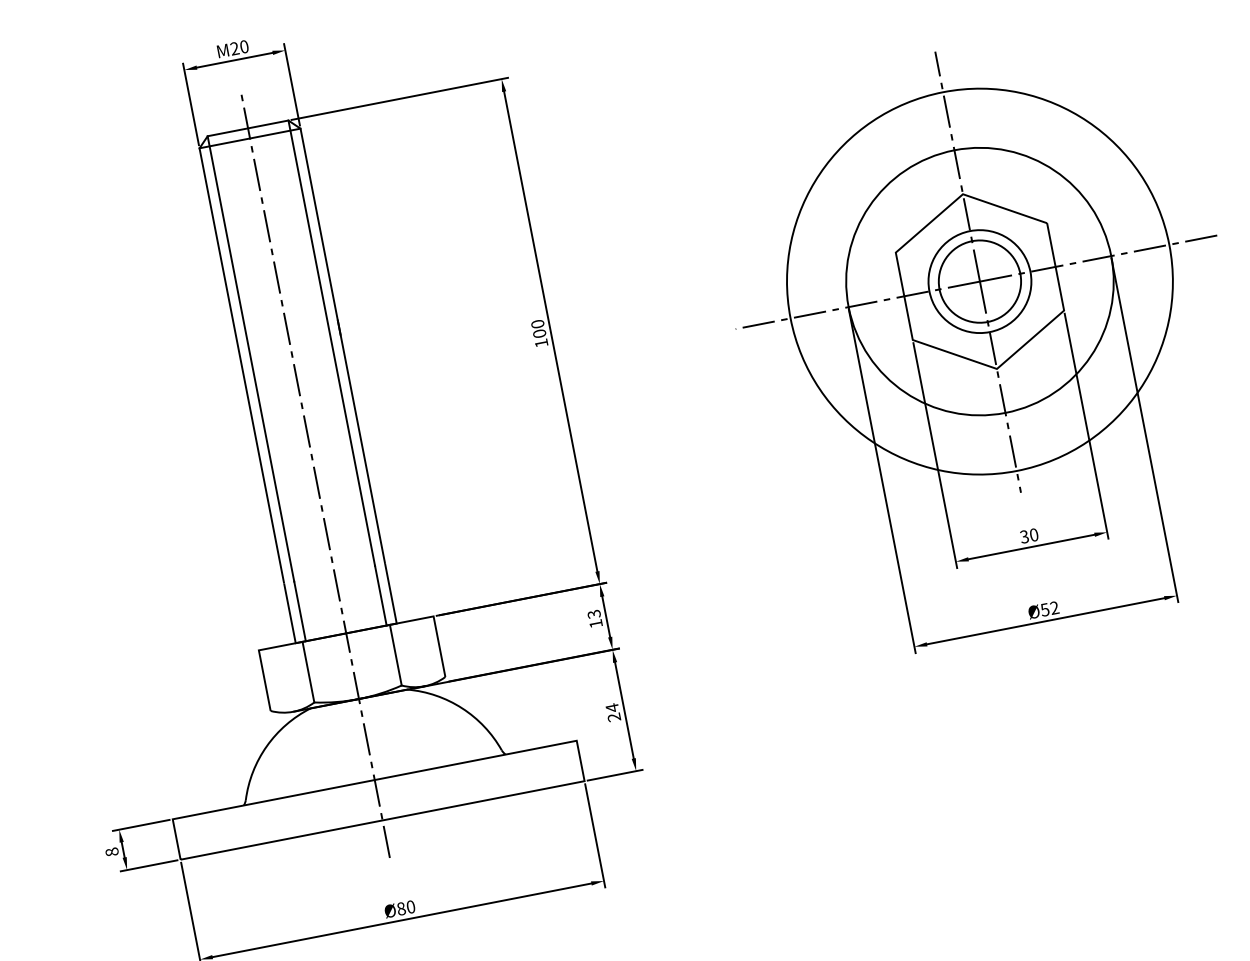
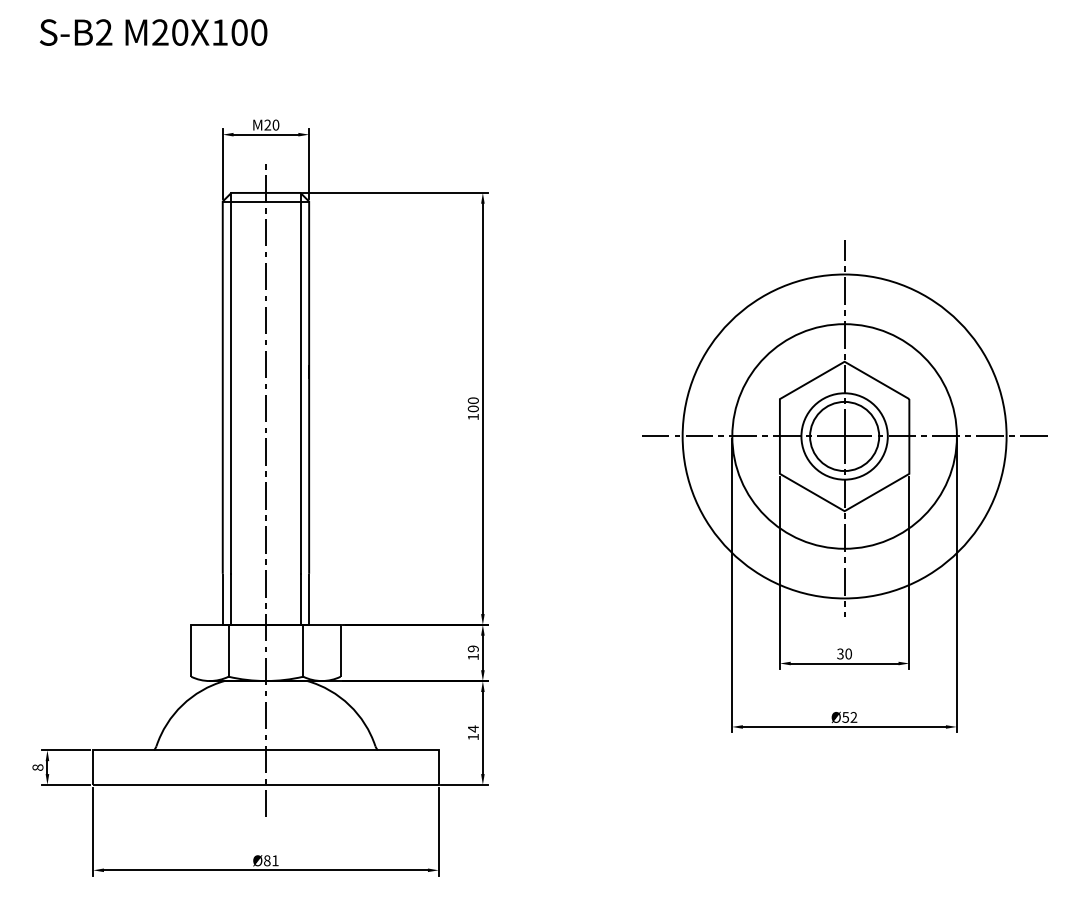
text: (594, 613) -> (473, 648), 13 -> 19
text: (613, 716) -> (472, 736), 24 -> 14
text: (410, 906) -> (275, 860), Ø80 -> Ø81

